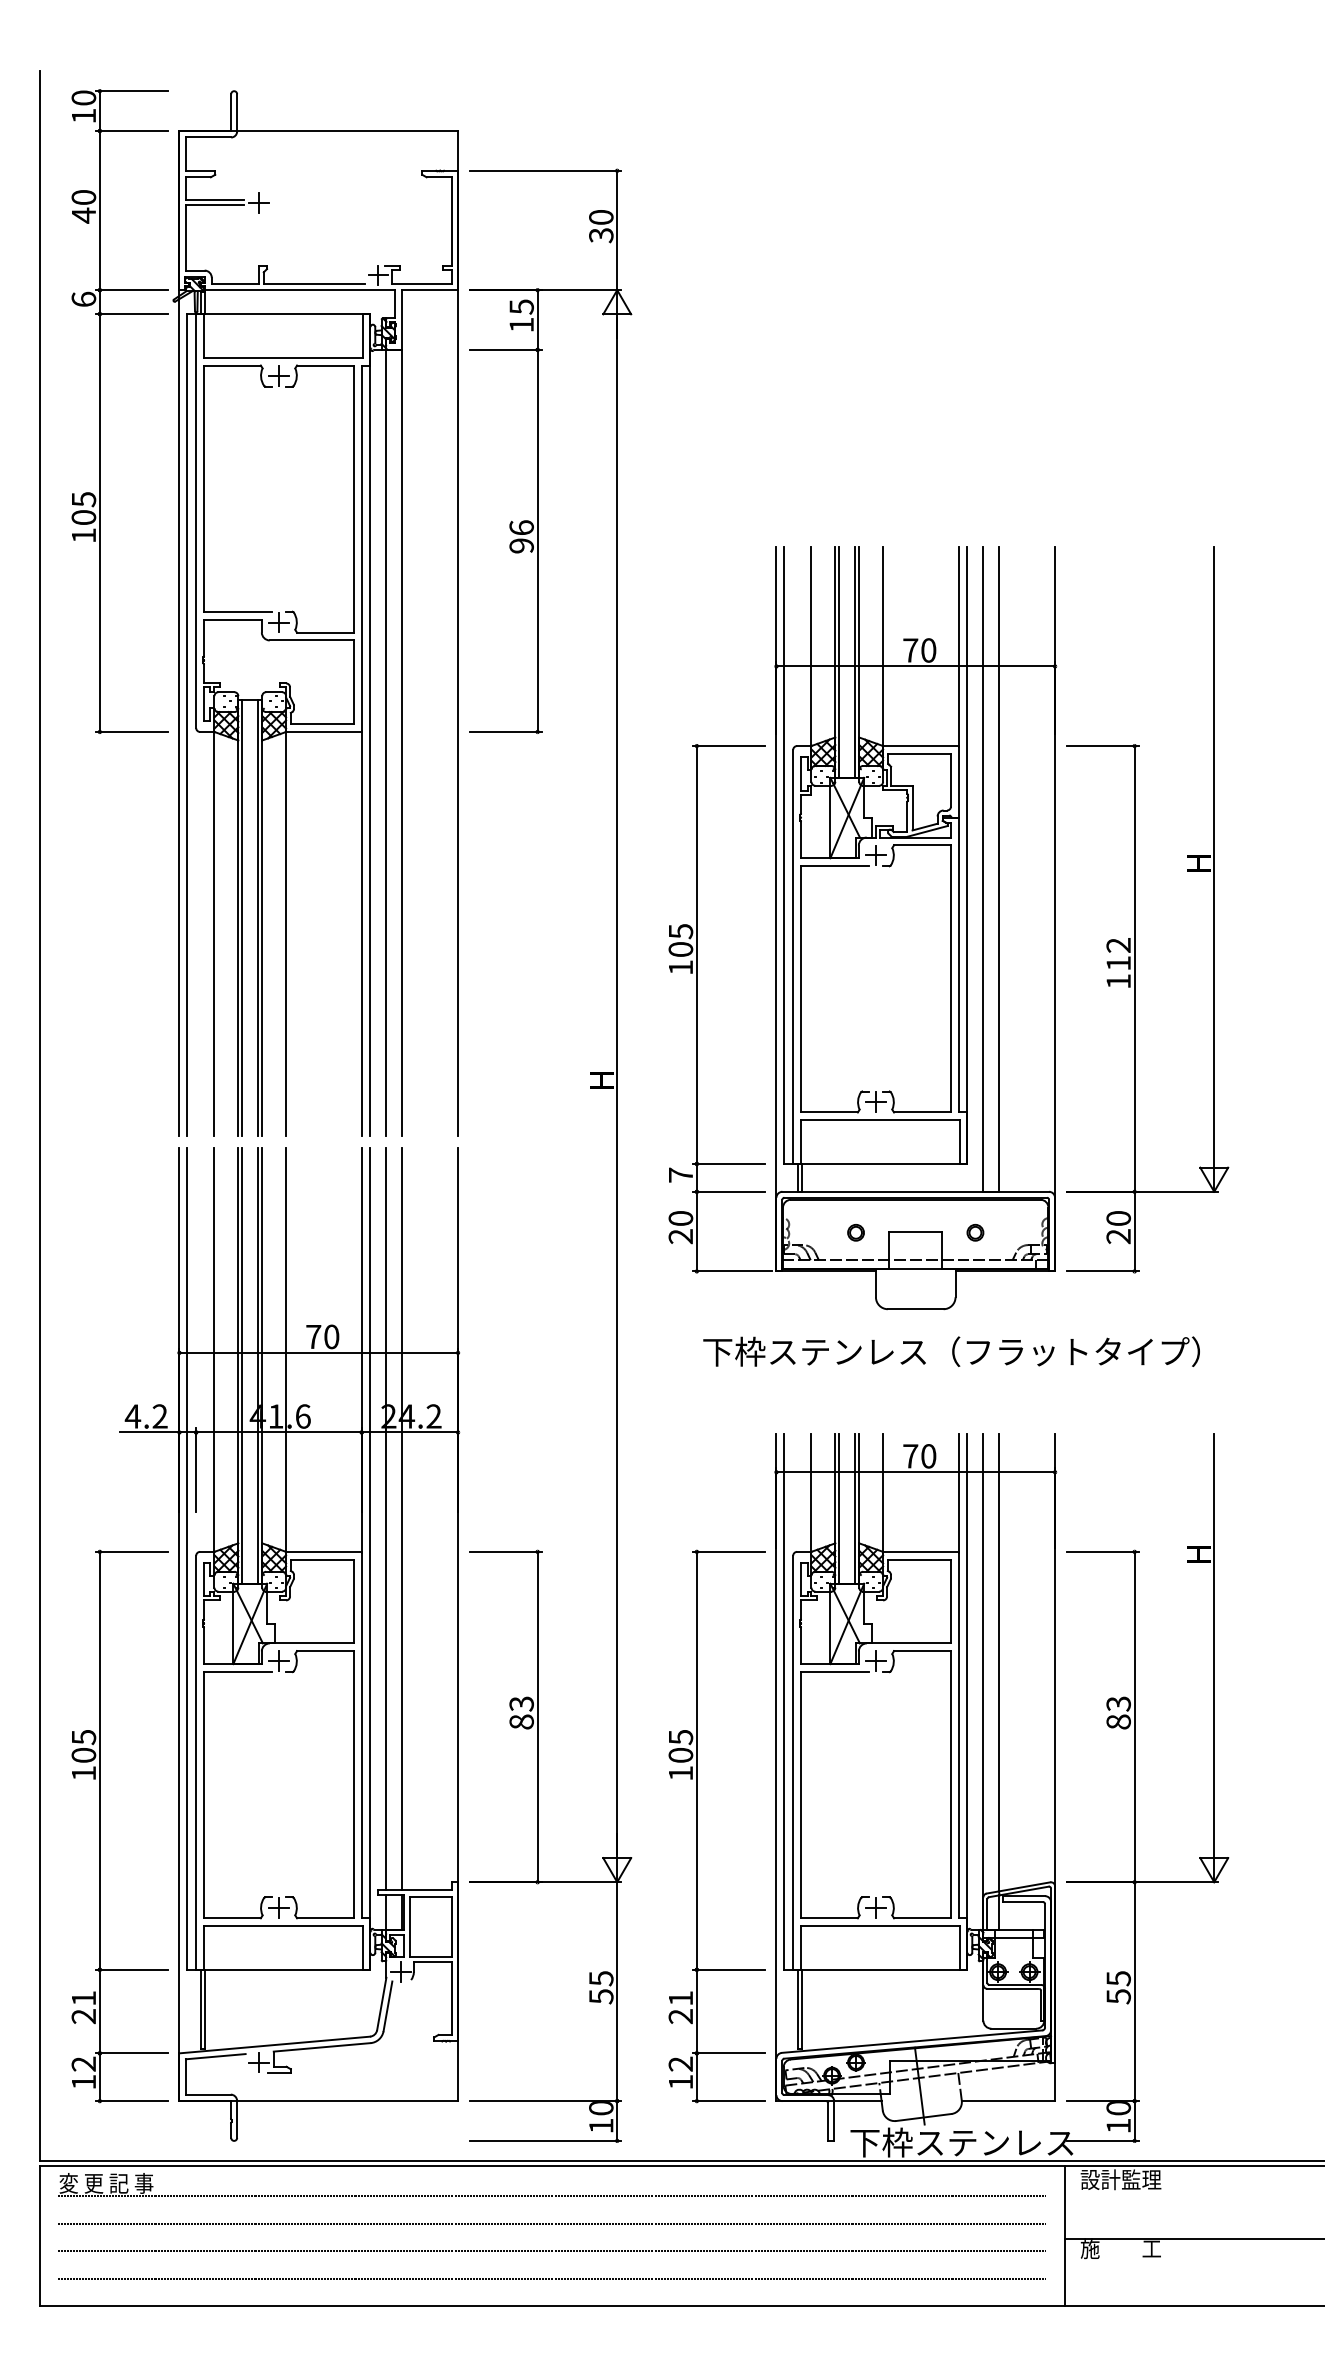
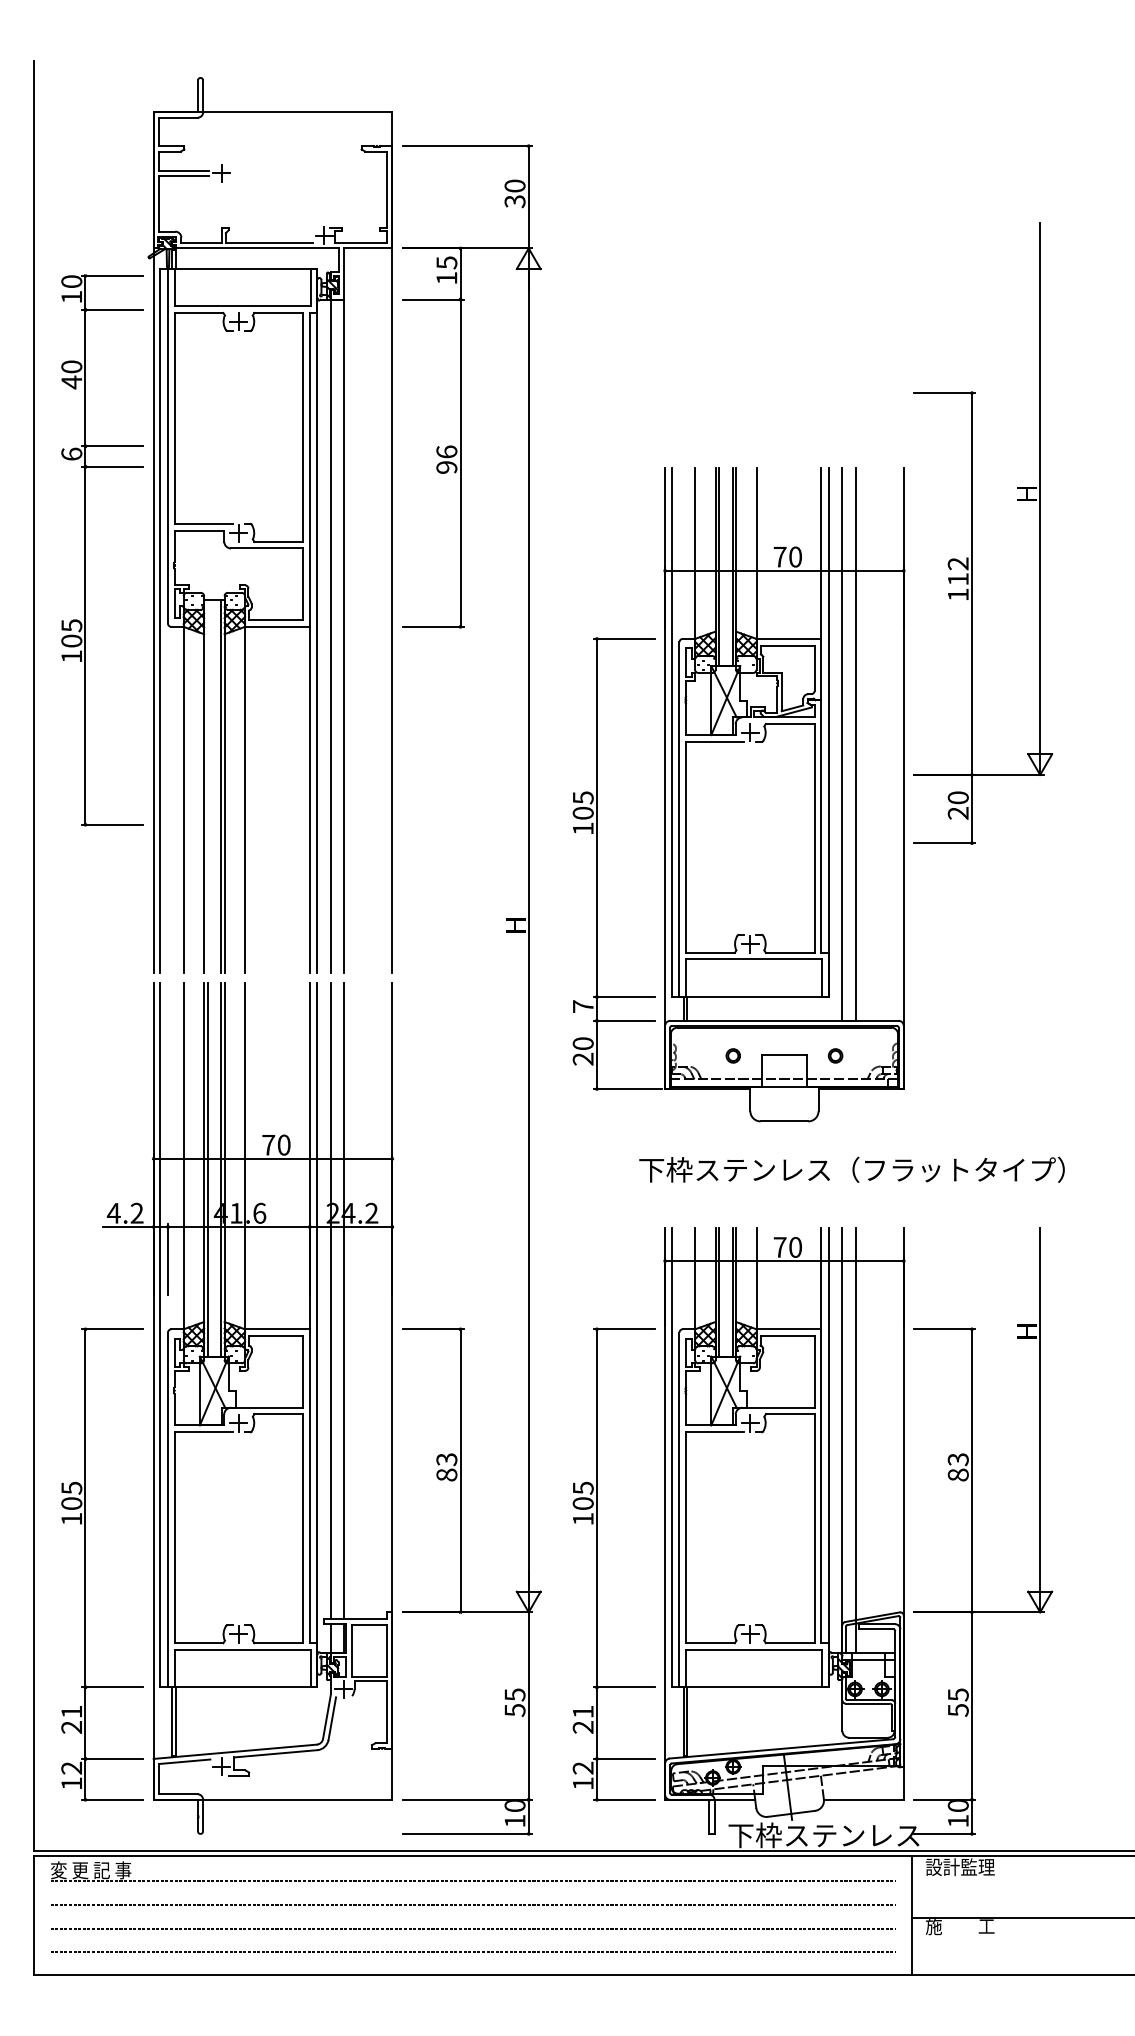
part: (100, 411) -> (86, 550), moved
part: (1135, 909) -> (972, 533), moved
line: (242, 917) -> (207, 785), removed
text: (951, 1351) -> (851, 1169), moved

